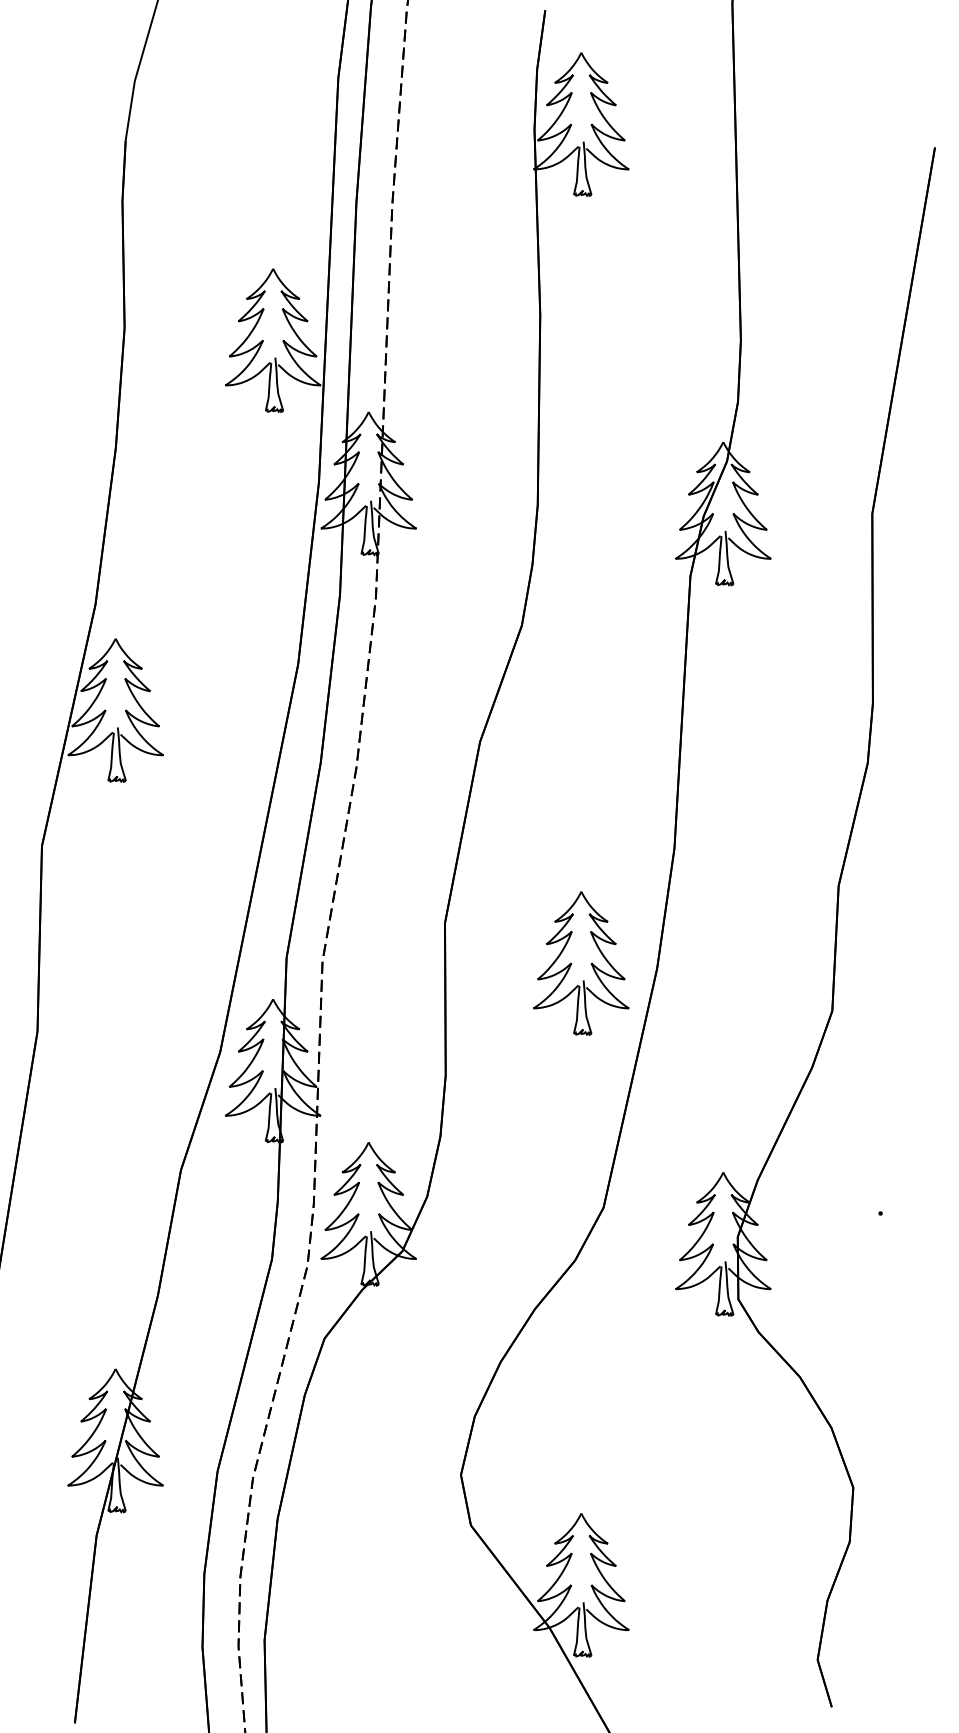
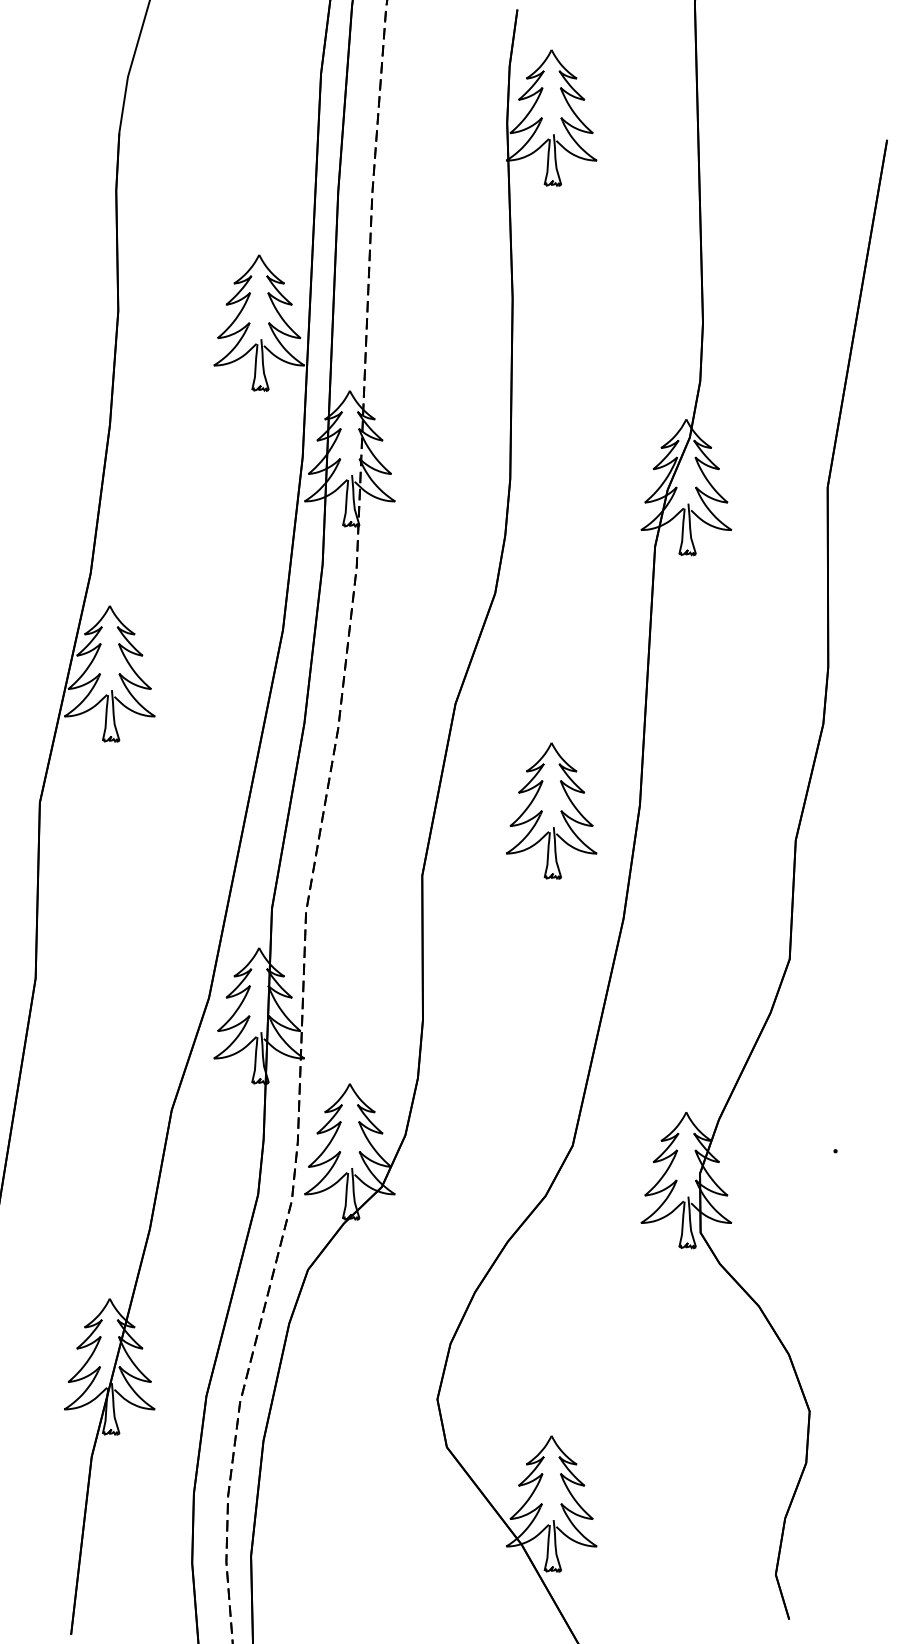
part: (581, 962) -> (551, 810), moved

